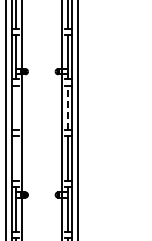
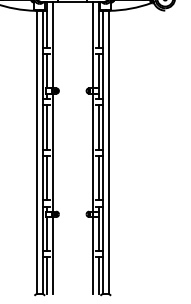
line: (15, 107) -> (46, 126), added
line: (67, 107) -> (98, 126), dashed -> solid
line: (15, 158) -> (46, 177), added

